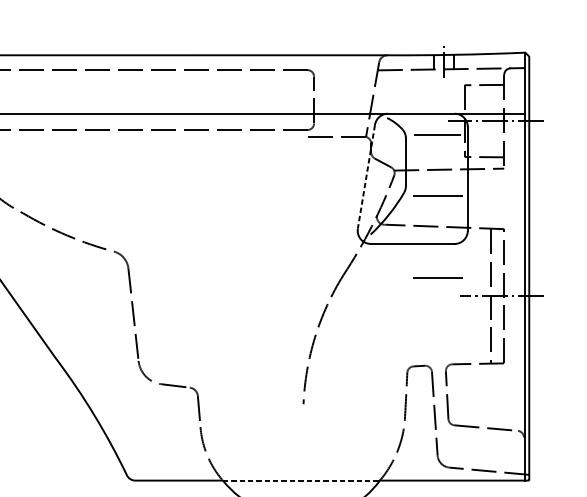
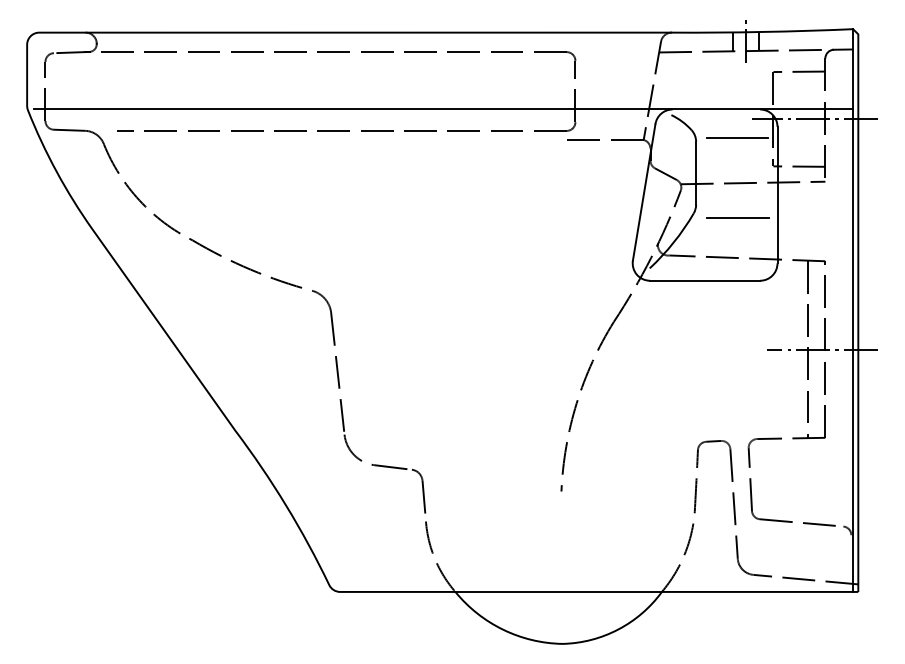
line: (366, 176) -> (644, 192), dashed -> solid
line: (437, 277) -> (737, 324), removed
line: (302, 480) -> (559, 591), dashed -> solid

